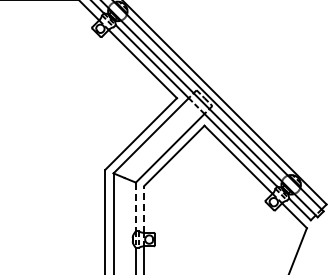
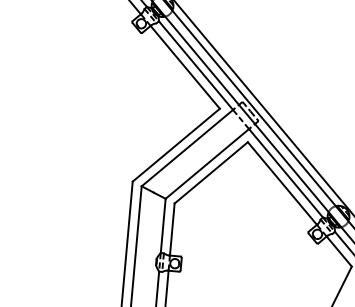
line: (135, 207) -> (162, 226), dashed -> solid
line: (144, 208) -> (172, 228), dashed -> solid

